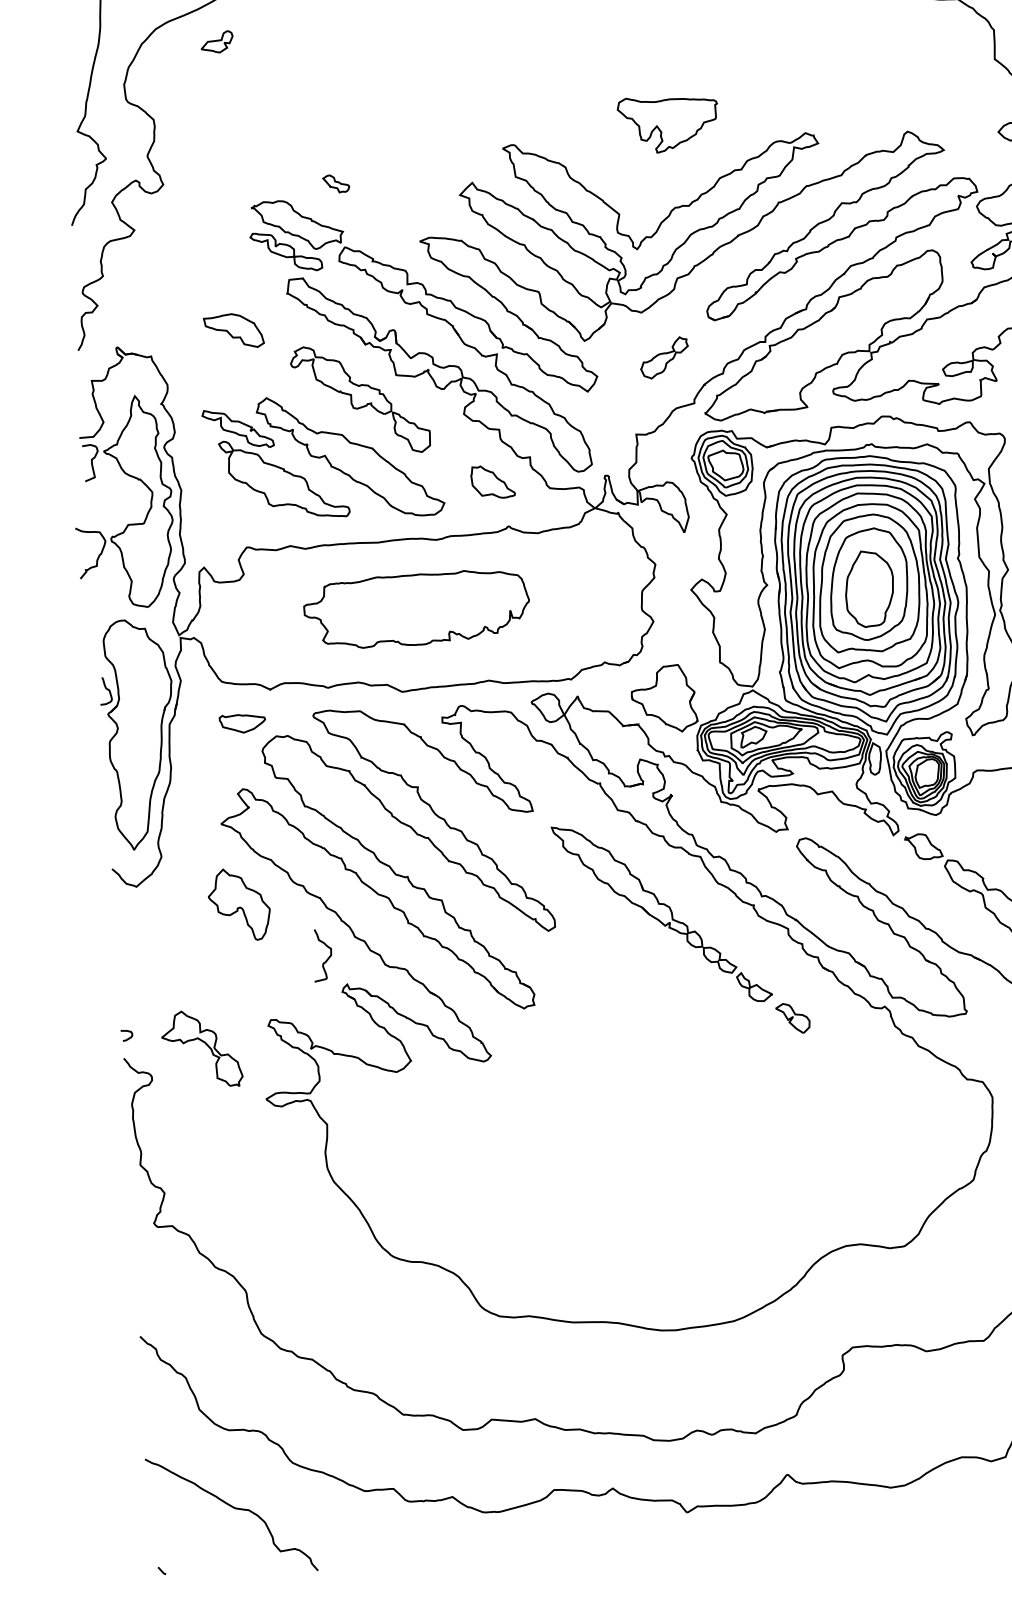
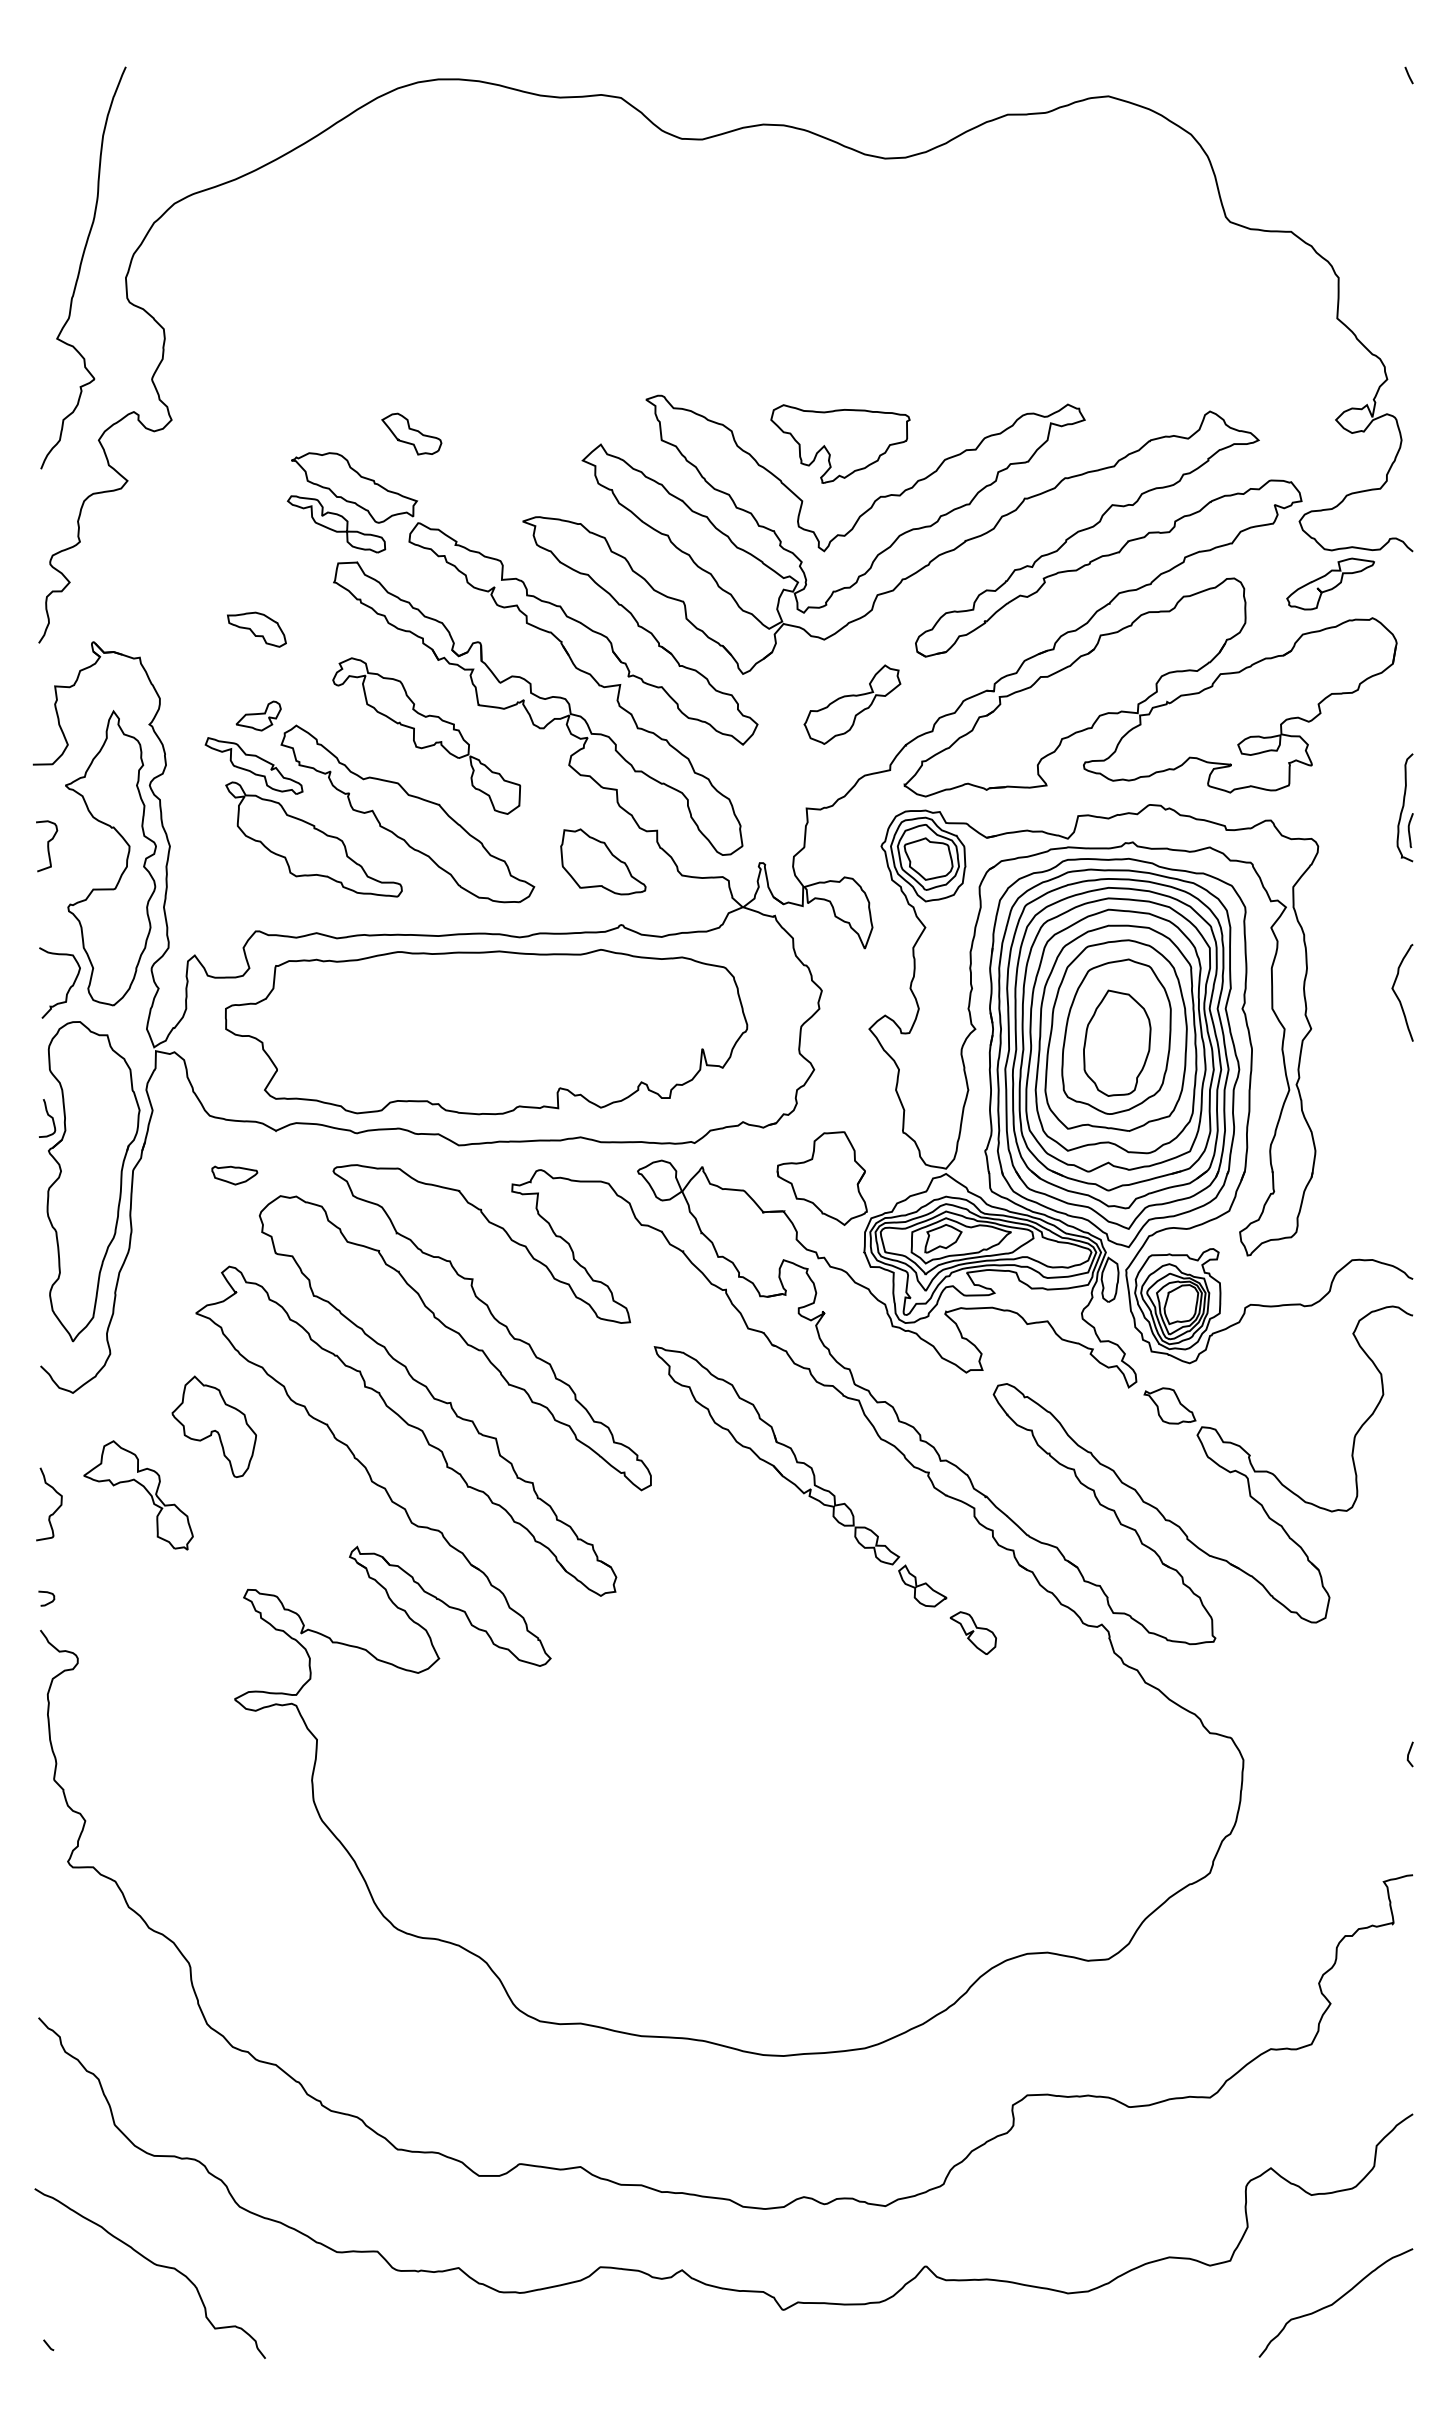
part: (216, 41) -> (258, 715), moved
part: (668, 123) -> (840, 443), moved
part: (335, 183) -> (411, 433), size x1.67
part: (233, 331) -> (256, 629), size x0.71
part: (664, 357) -> (852, 704), size x1.43
curve: (91, 463) -> (47, 846), moved
part: (492, 481) -> (603, 861), size x1.43
curve: (98, 555) -> (69, 987), moved
part: (416, 609) -> (486, 1032), size x1.67
part: (242, 723) -> (234, 1175), size x0.71
curve: (327, 957) -> (56, 1508), moved
part: (206, 1045) -> (145, 1490), moved

